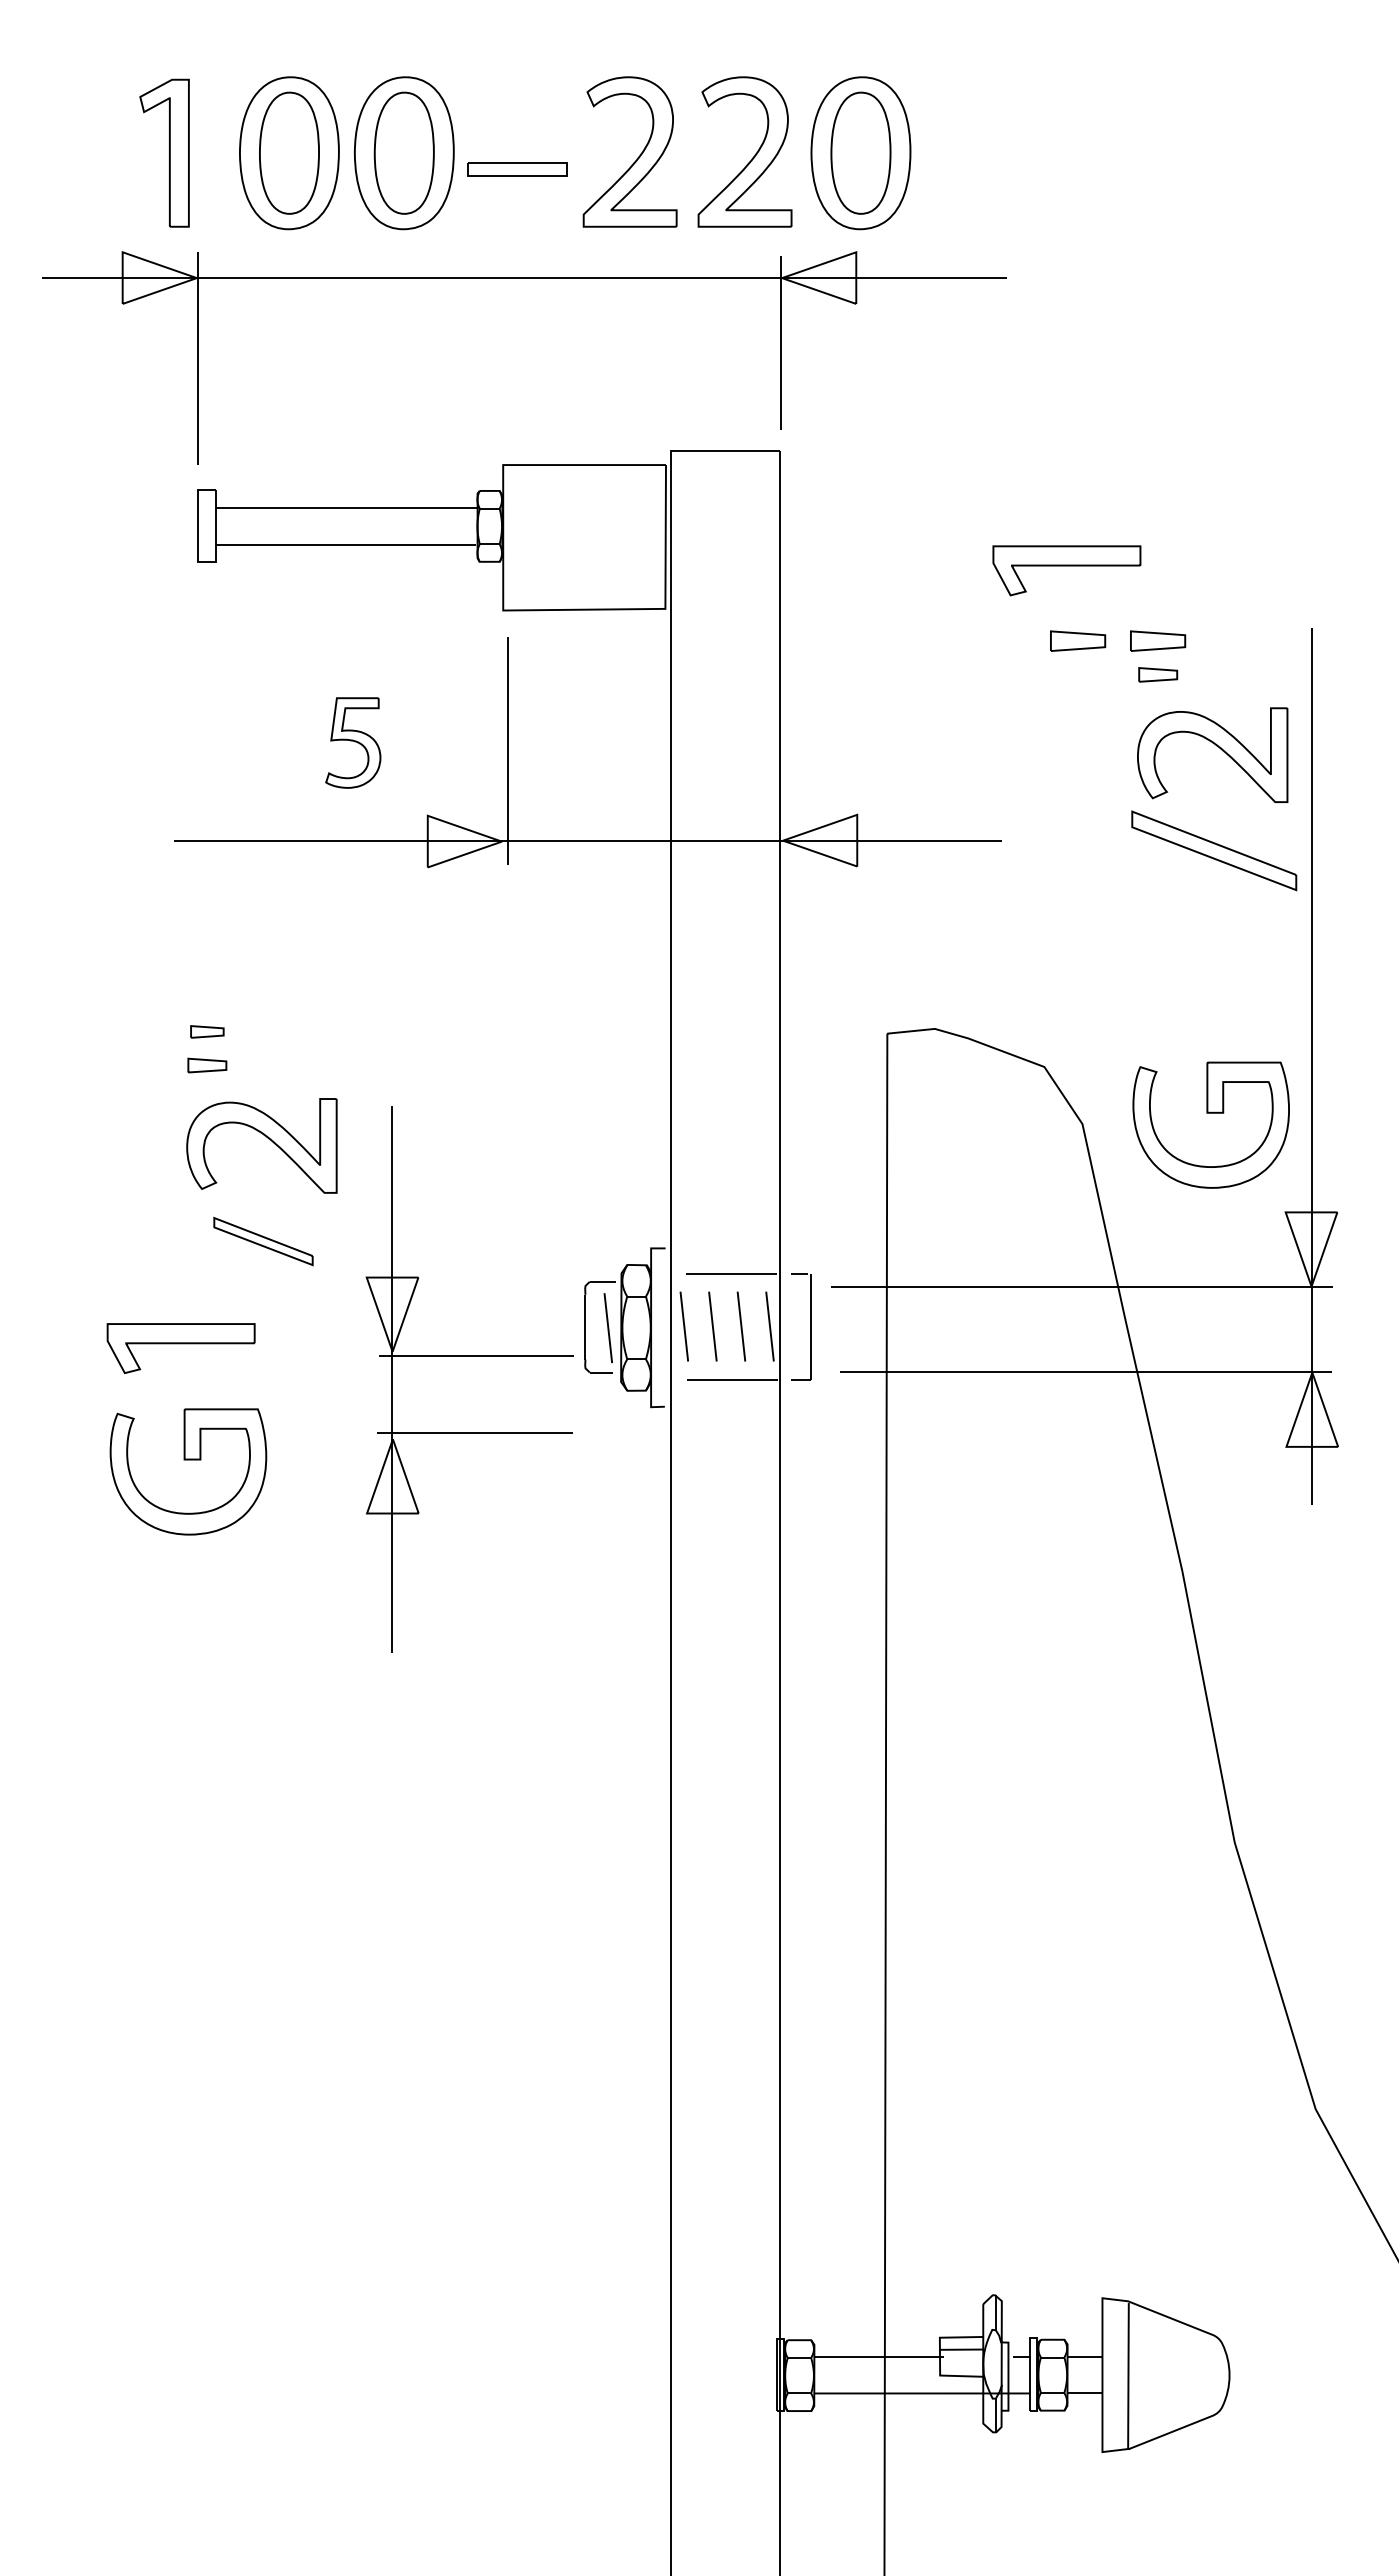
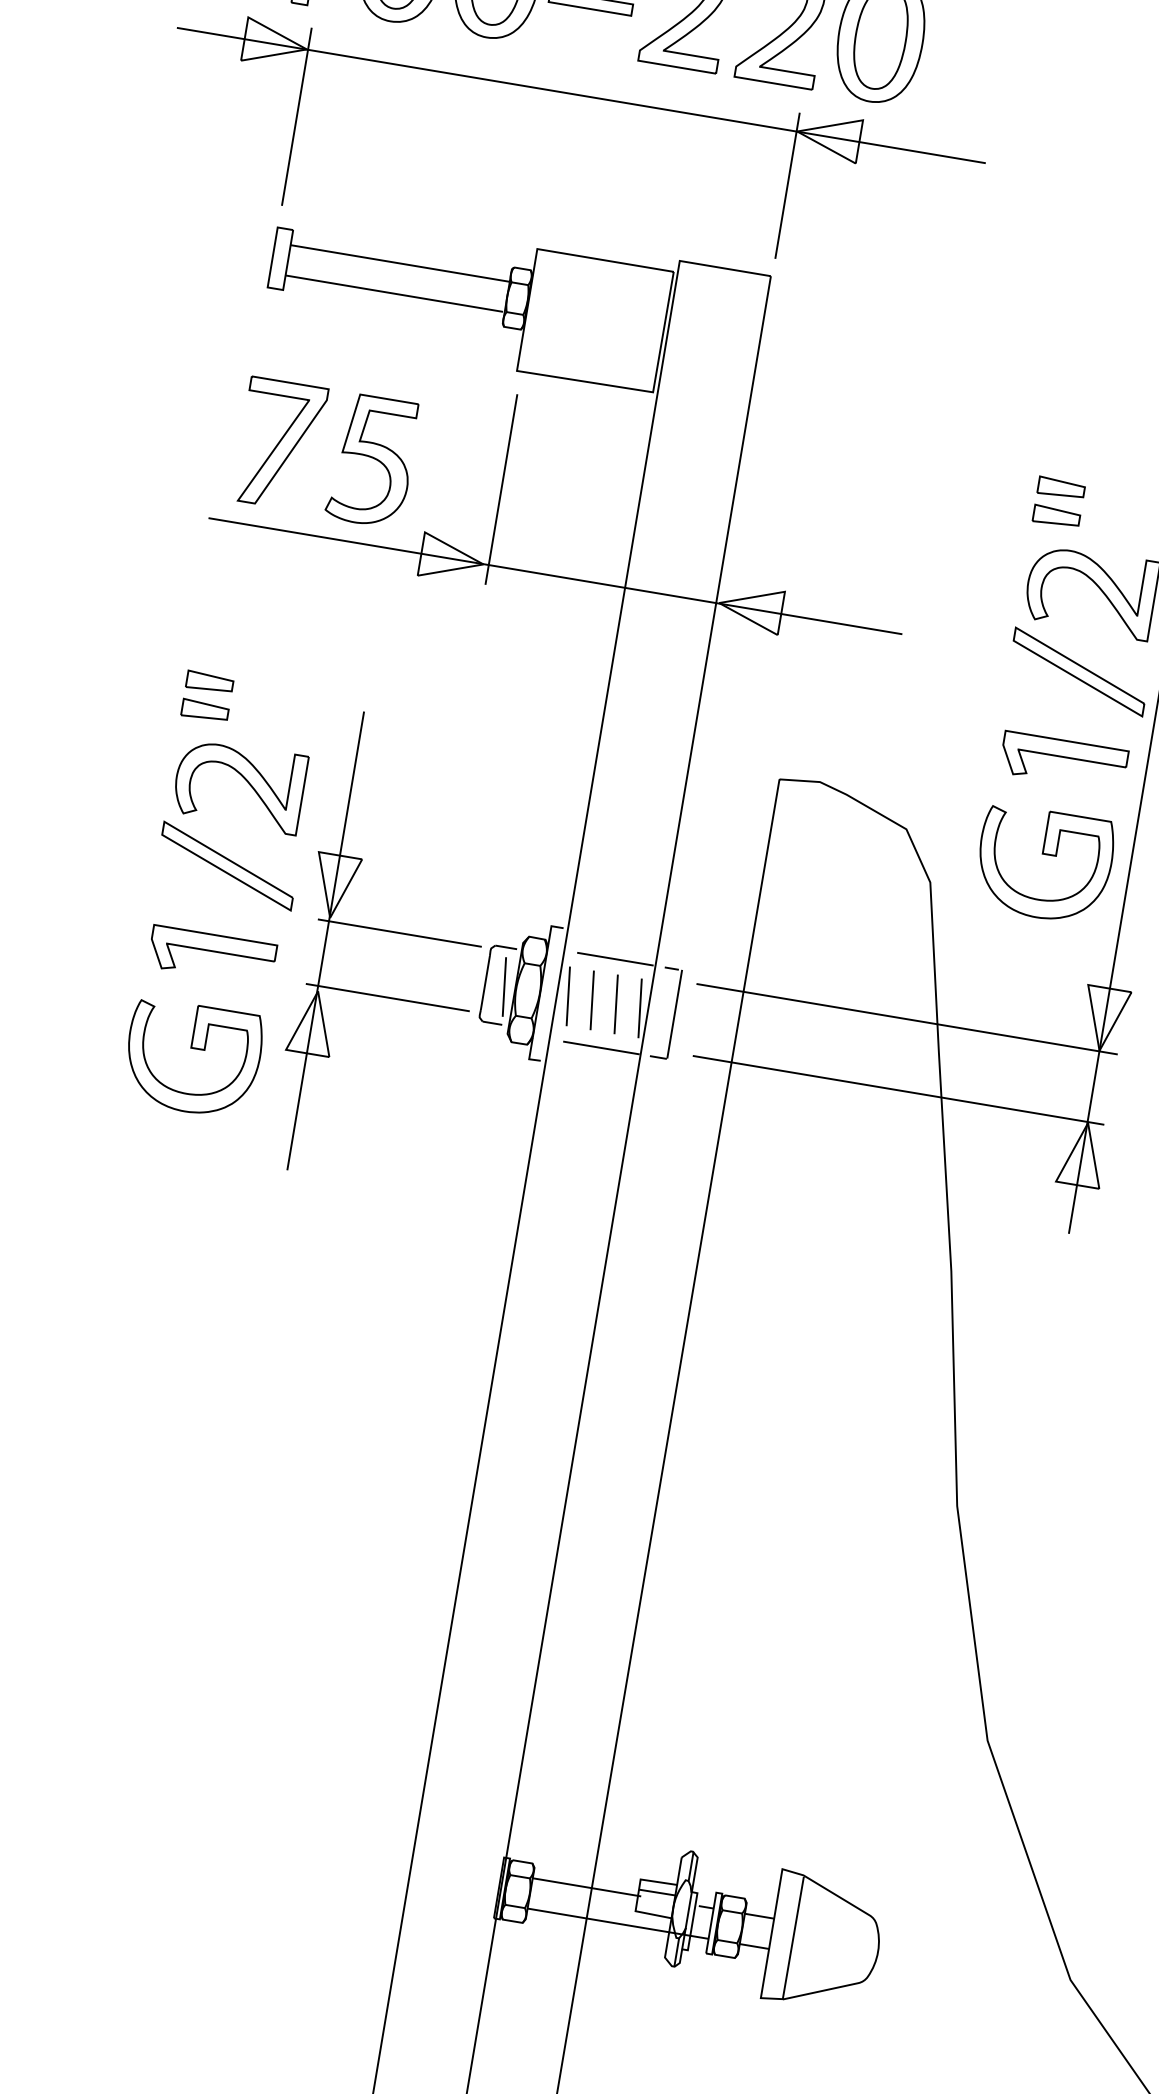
part: (1066, 570) -> (1063, 761), moved
part: (1078, 640) -> (994, 476), removed
part: (1158, 674) -> (1057, 516), size x1.43
part: (242, 741) -> (280, 444), added
part: (353, 742) -> (373, 460), size x1.67
part: (207, 1031) -> (210, 682), size x1.67
part: (207, 1065) -> (205, 710), size x1.43
part: (1210, 1113) -> (1045, 854), moved
part: (263, 1241) -> (227, 866), size x1.67
part: (180, 1348) -> (211, 955), moved
part: (469, 1356) -> (393, 932), moved
part: (188, 1460) -> (194, 1049), moved

